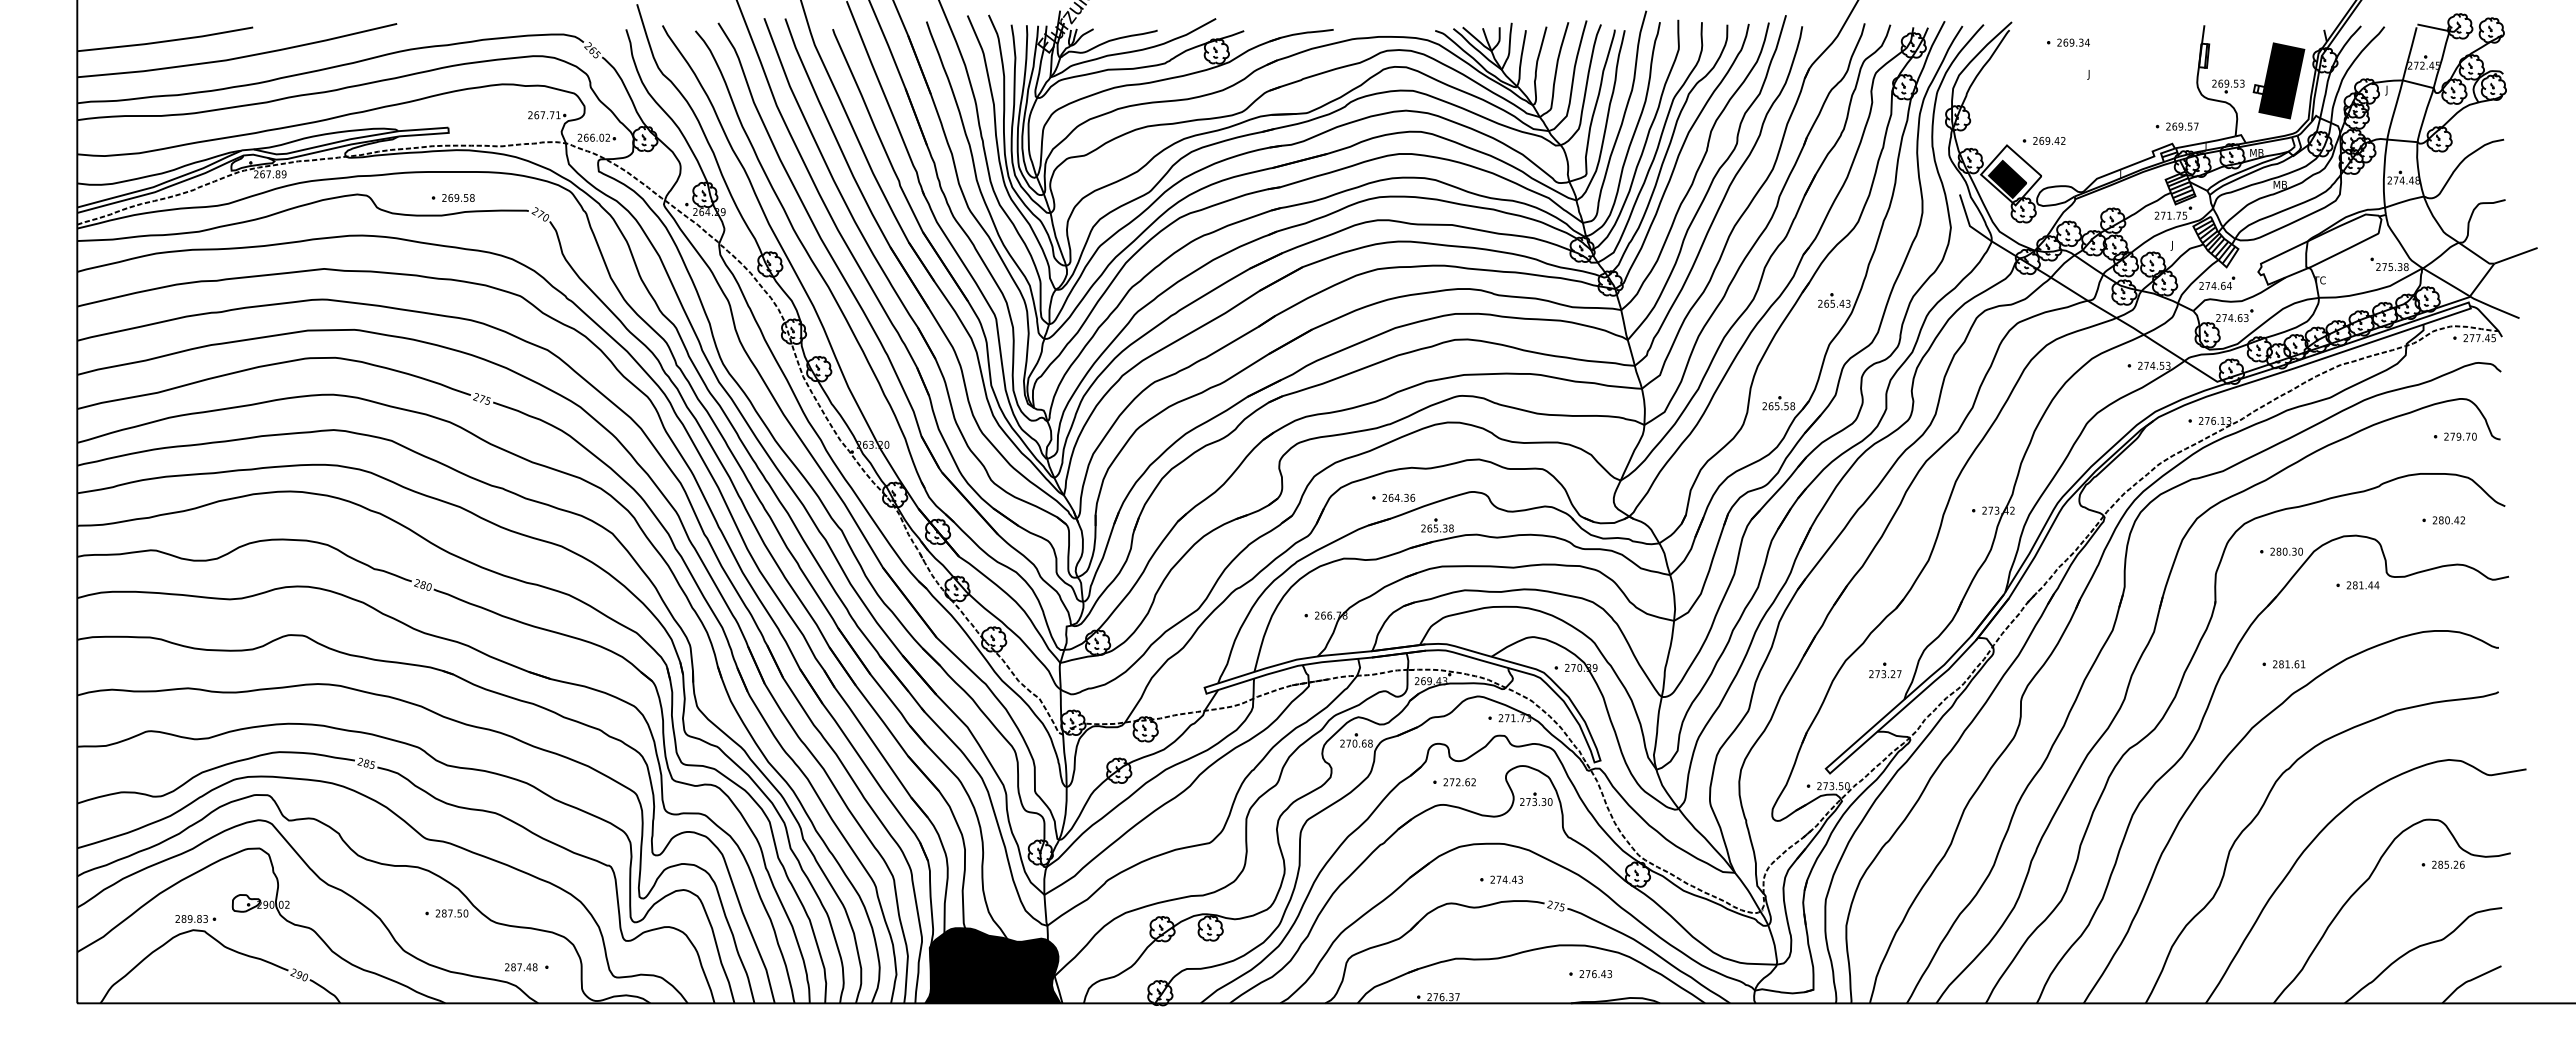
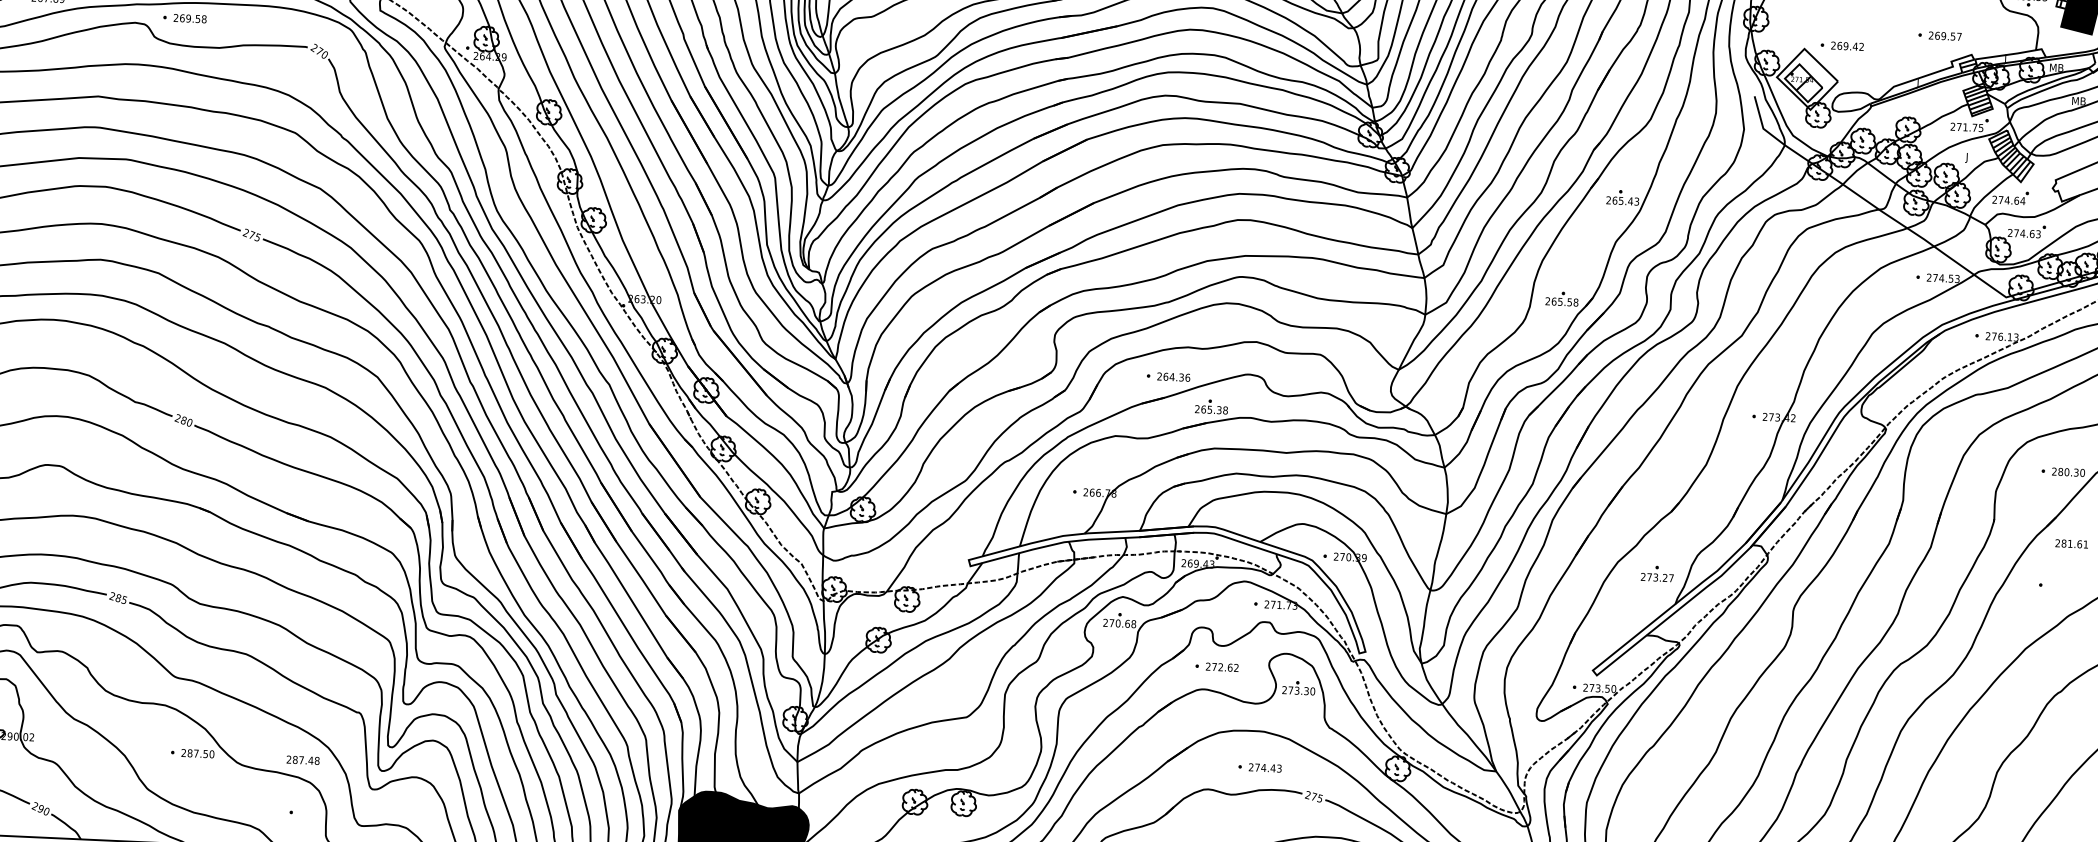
part: (2176, 126) -> (1939, 35), moved
fill: (2007, 178) -> (1803, 82), removed
part: (453, 197) -> (185, 17), moved
text: (2289, 664) -> (2072, 544), moved
text: (521, 967) -> (303, 760), moved

